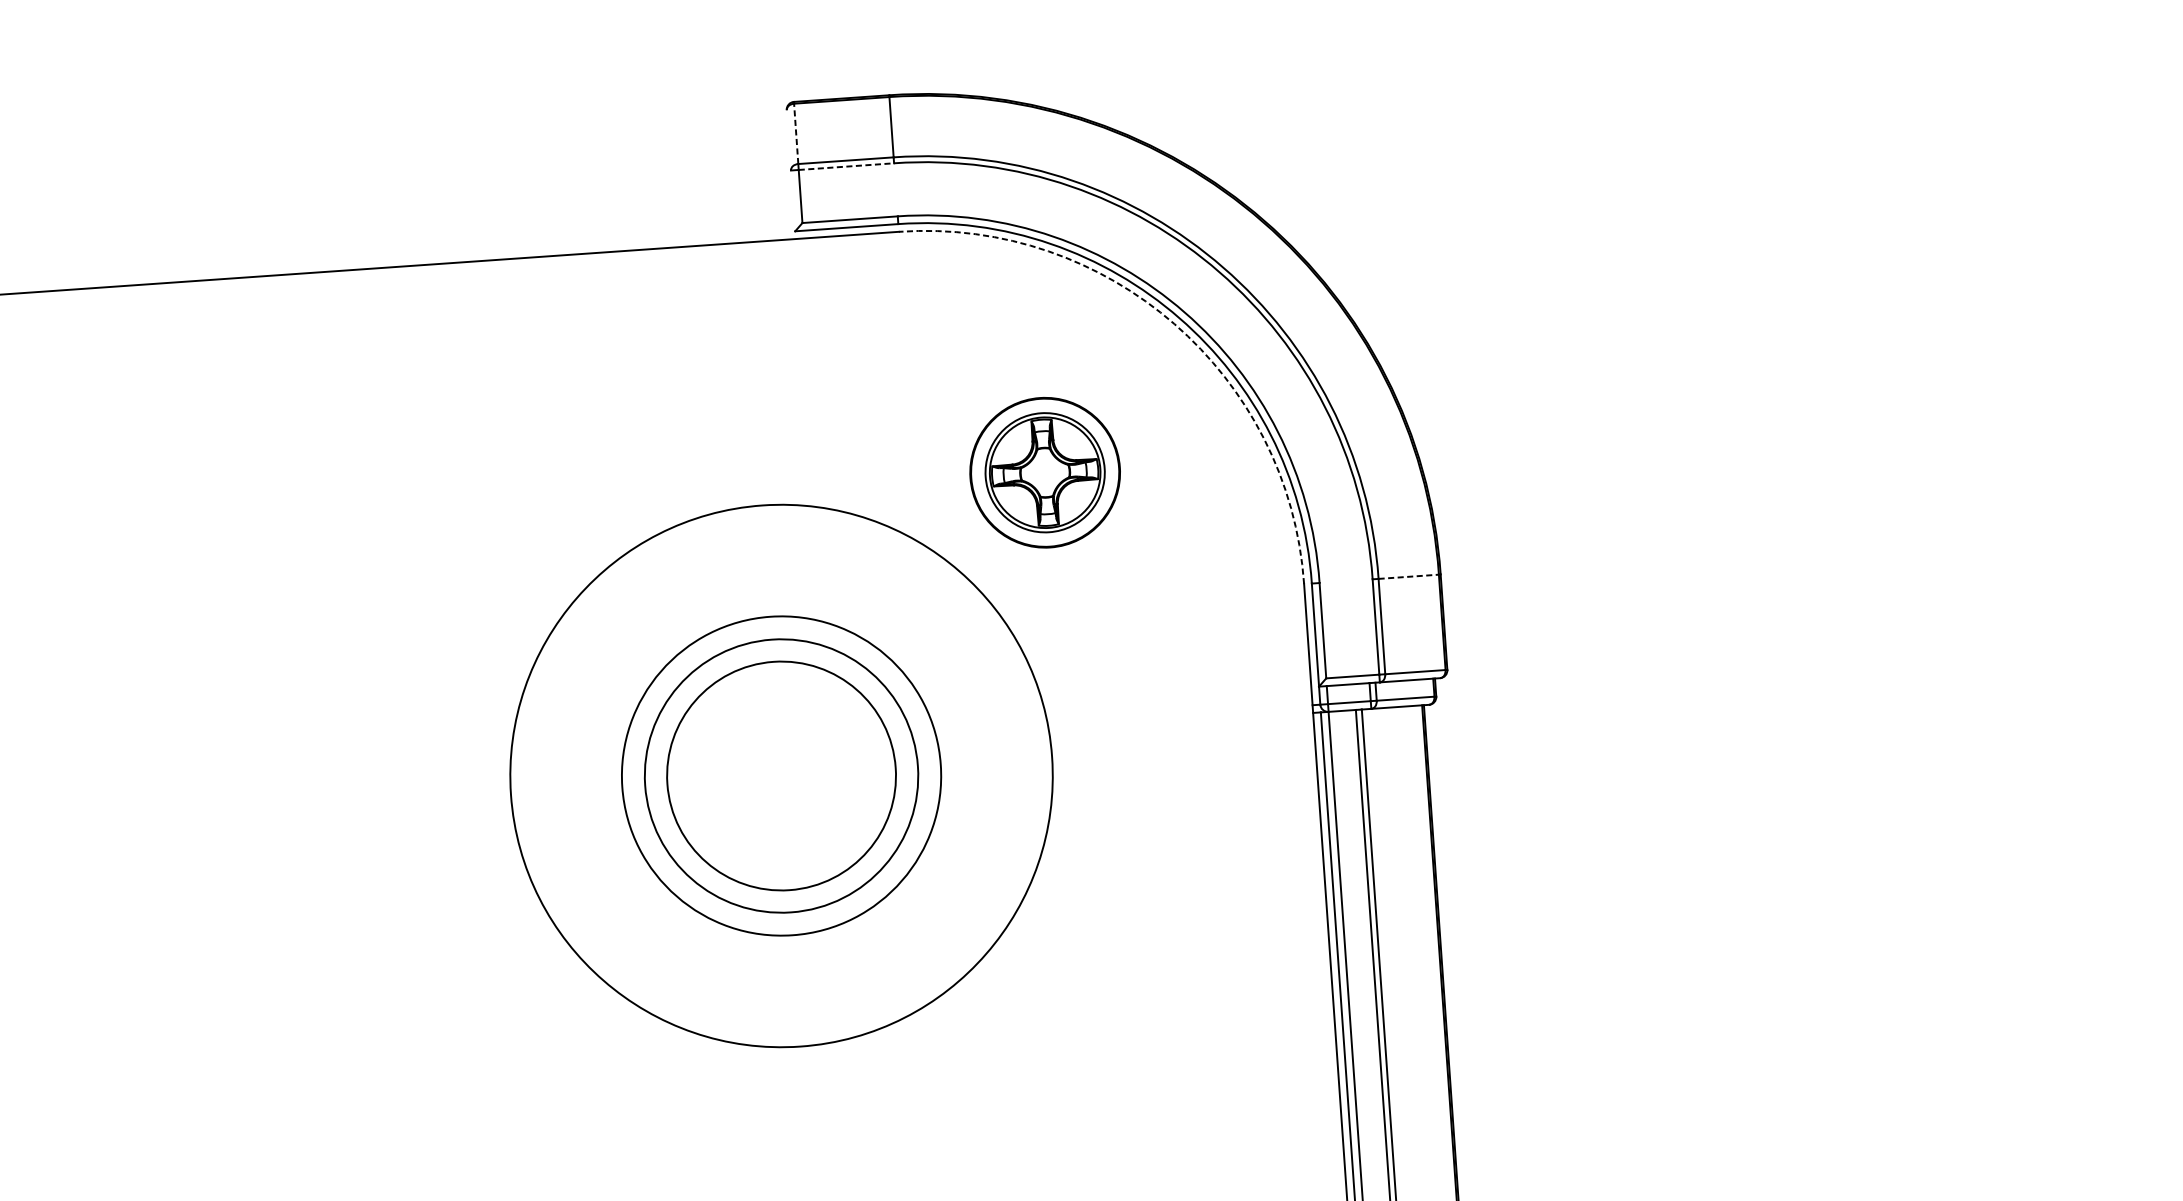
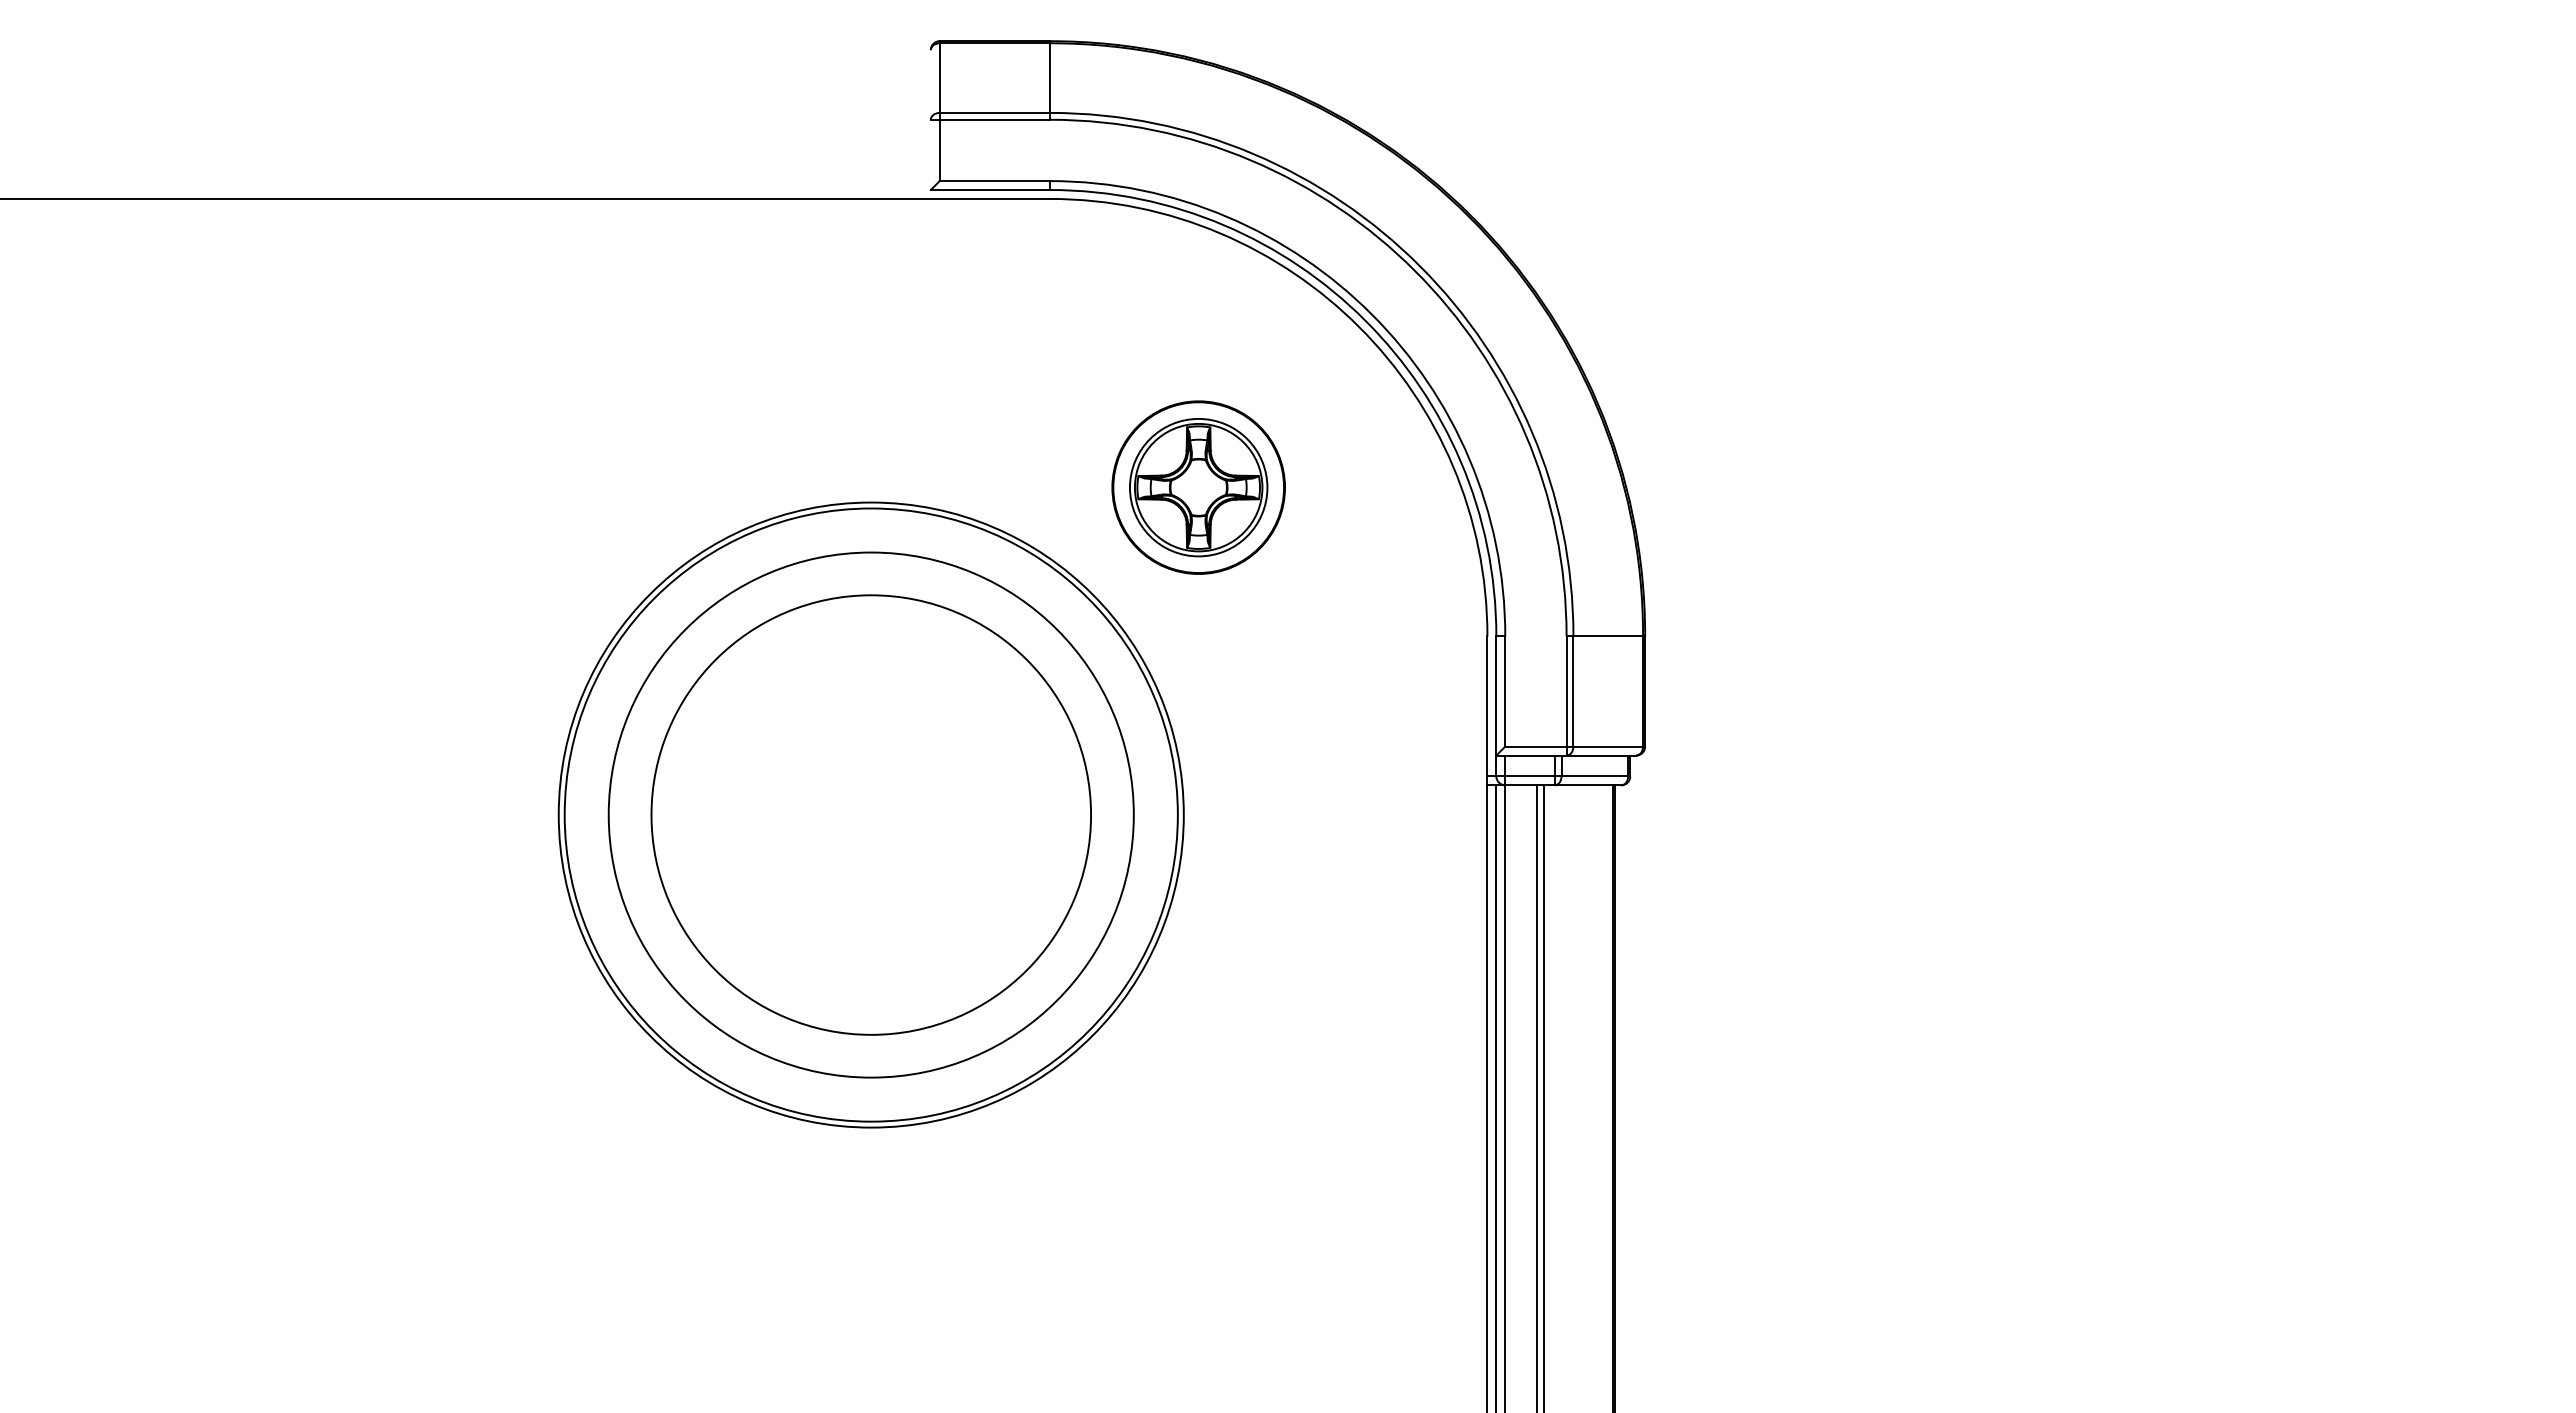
line: (796, 134) -> (939, 78), dashed -> solid
line: (846, 166) -> (995, 119), dashed -> solid
arc: (1174, 324) -> (1359, 327), dashed -> solid
line: (1408, 576) -> (1608, 636), dashed -> solid
circle: (780, 775) -> (870, 814), size x1.67
circle: (780, 775) -> (870, 814), size x1.67
circle: (781, 775) -> (871, 814), size x1.67

